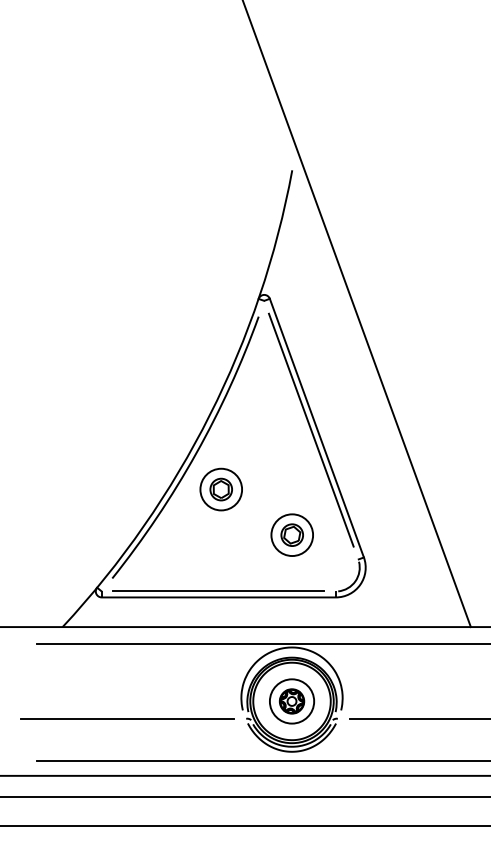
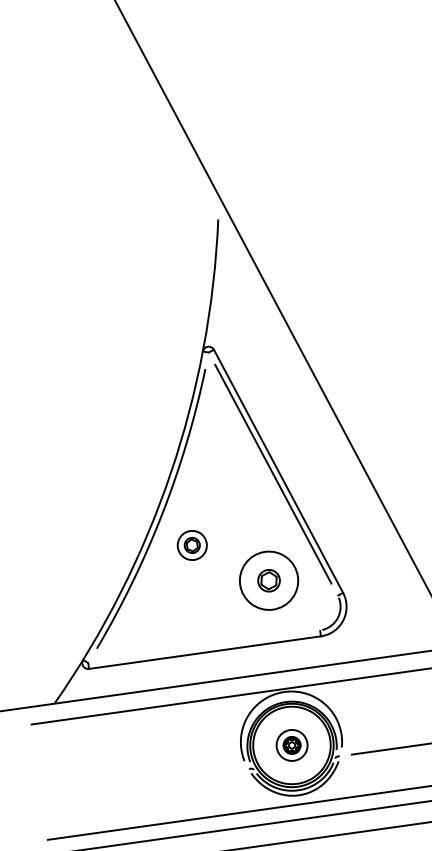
part: (220, 489) -> (191, 545), size x0.7
circle: (292, 535) -> (269, 581), size x1.4
line: (218, 591) -> (203, 646), removed
part: (292, 701) -> (292, 745), size x0.7
line: (127, 718) -> (131, 785), removed

